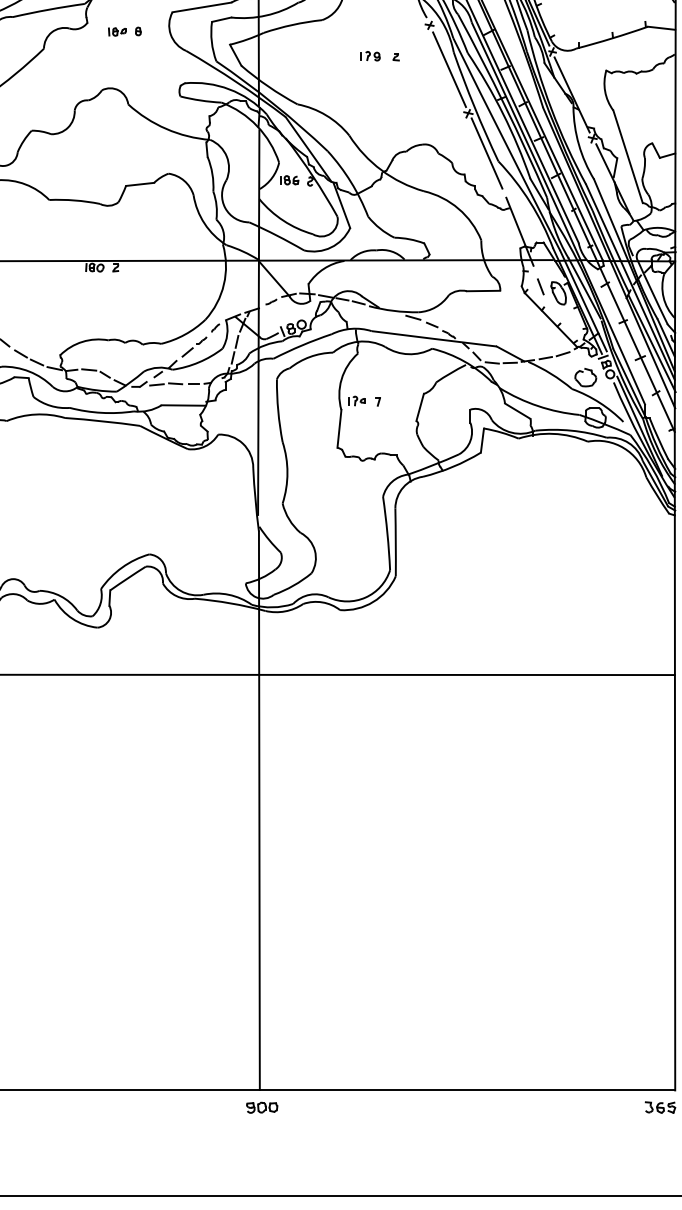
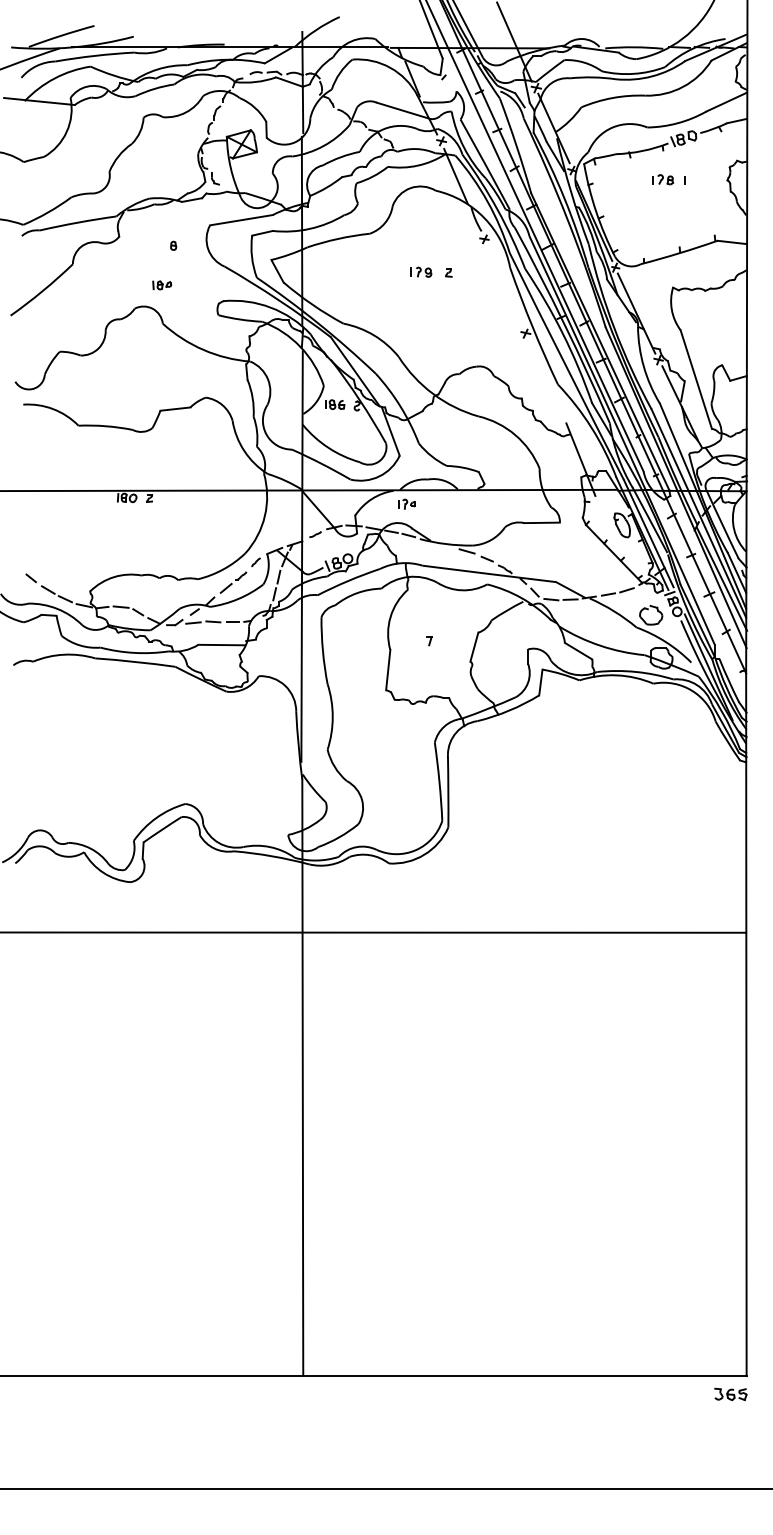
part: (117, 32) -> (162, 285), moved
line: (449, 69) -> (505, 286), removed
line: (486, 152) -> (545, 375), removed
line: (541, 286) -> (603, 518), removed
part: (356, 400) -> (406, 503), moved
part: (261, 1107) -> (305, 1394), removed

